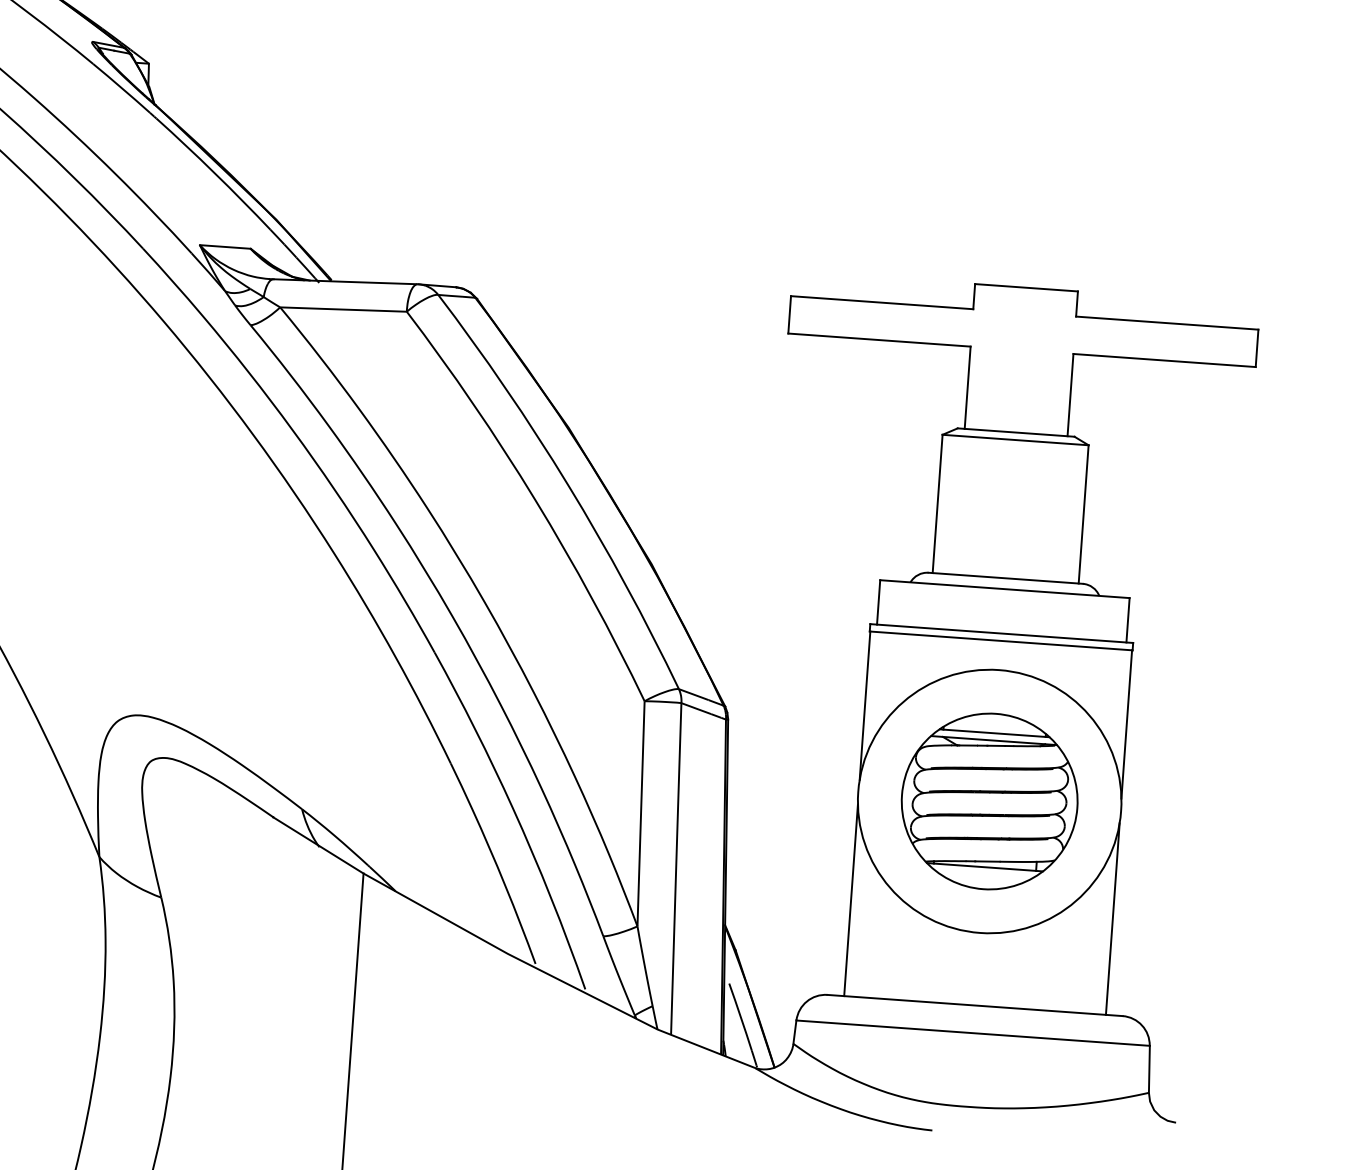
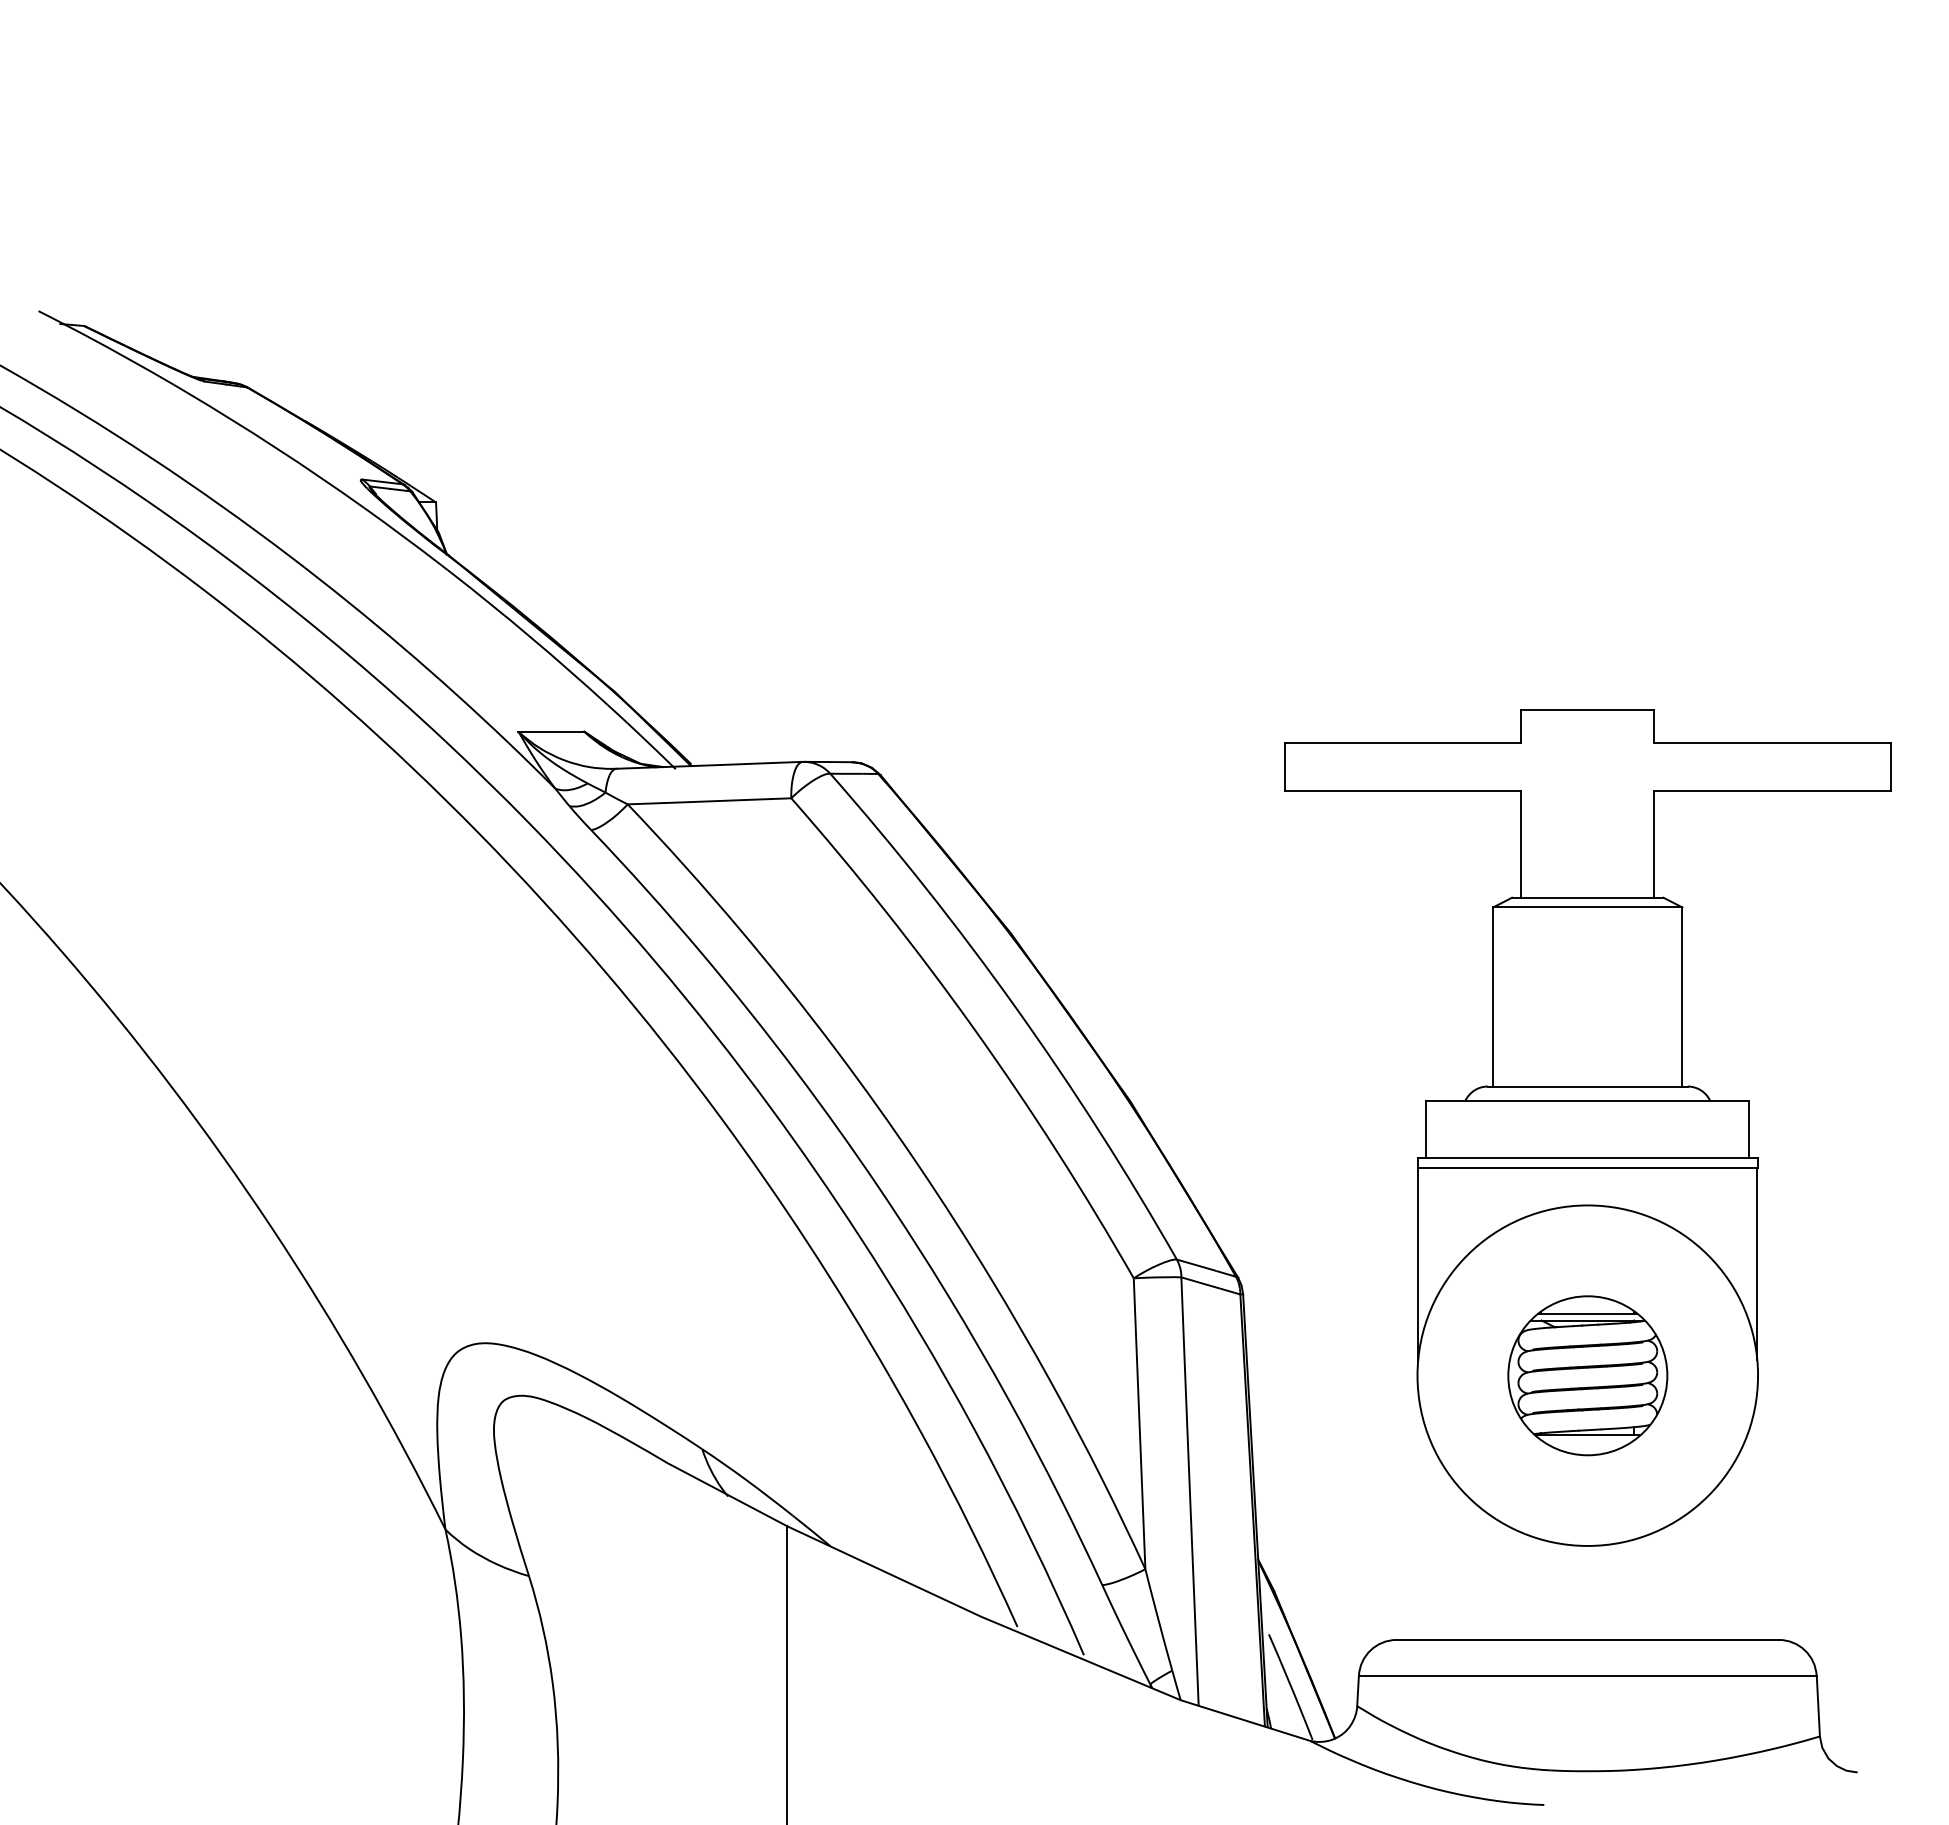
part: (989, 801) -> (1587, 1375), size x0.7
line: (851, 900) -> (1418, 1515), removed
line: (1112, 918) -> (1757, 1515), removed

